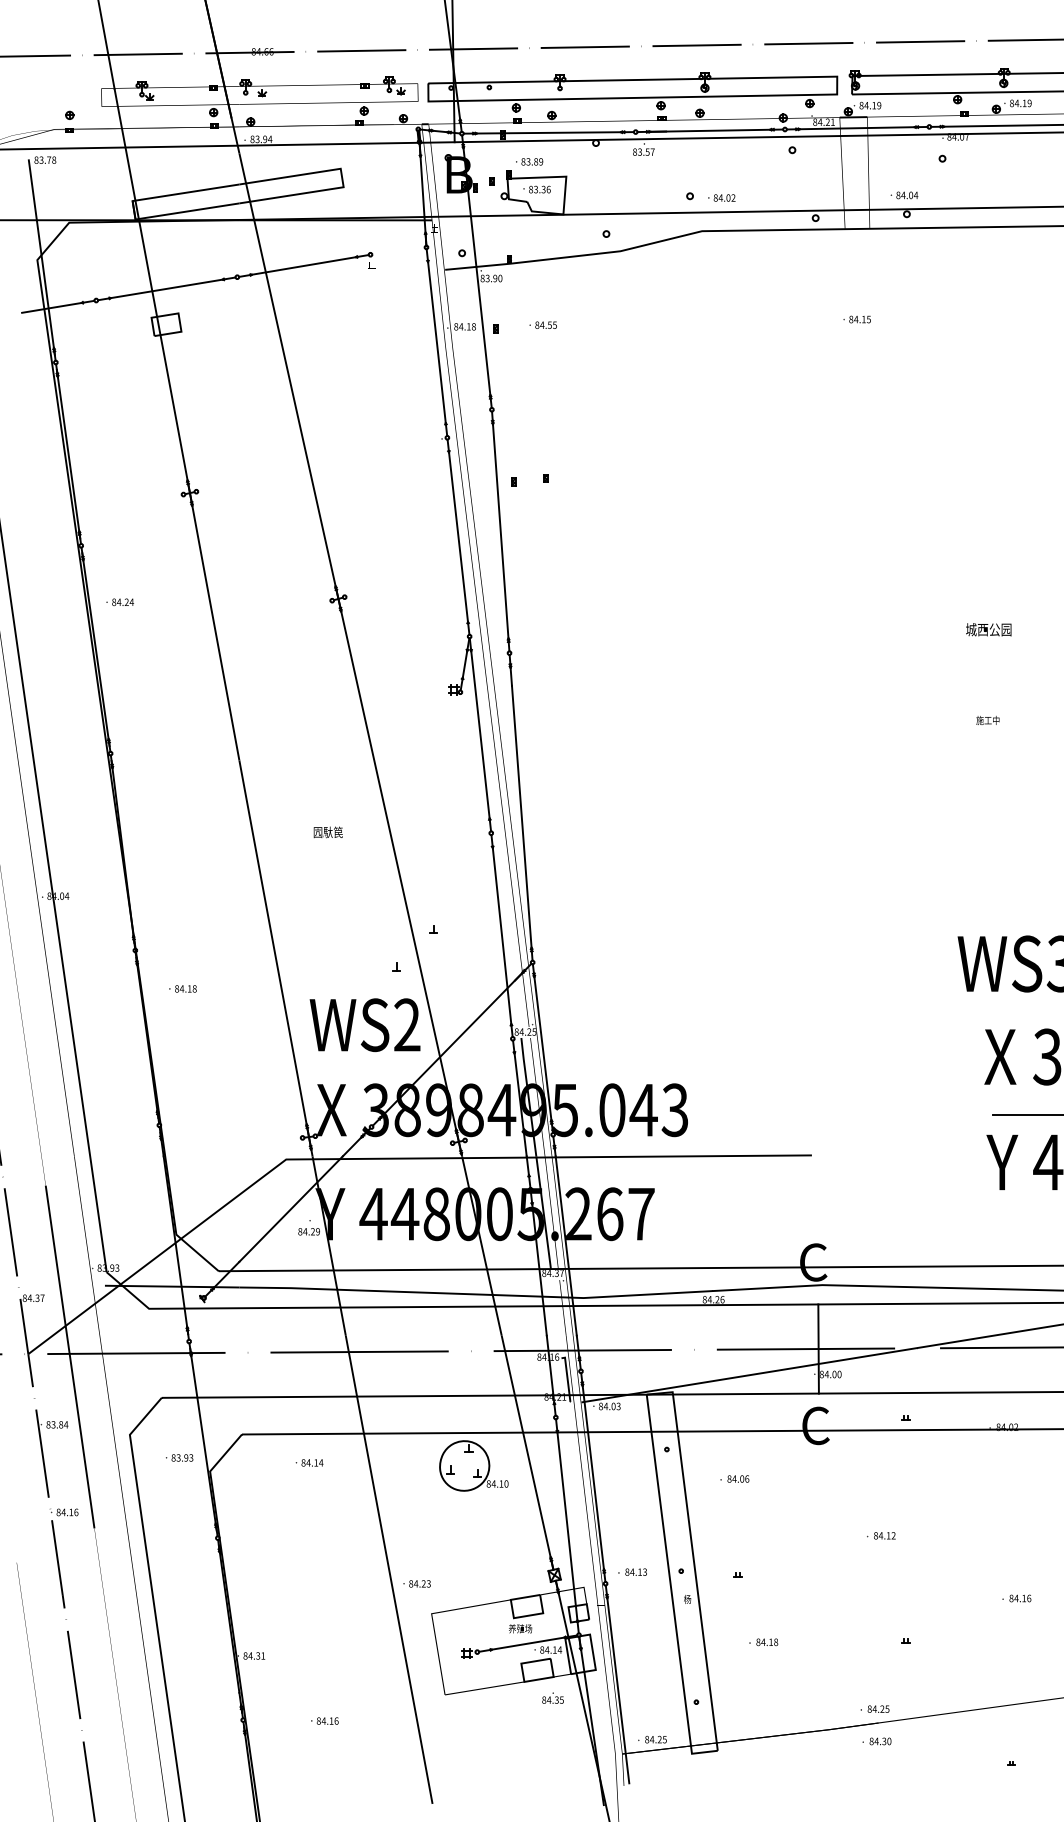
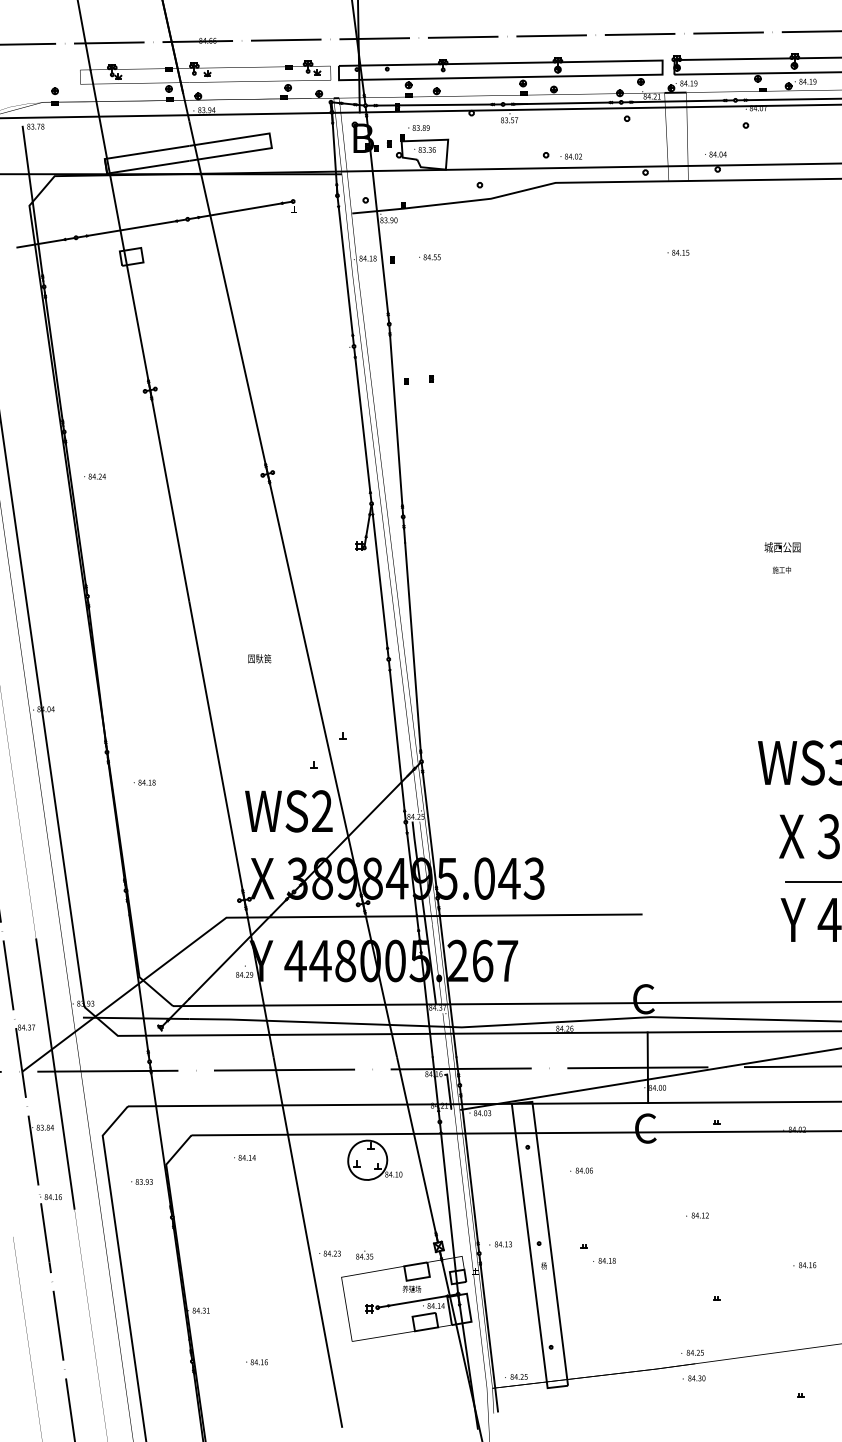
text: (988, 629) -> (782, 547), moved
text: (178, 1457) -> (141, 1181), moved
text: (763, 1641) -> (604, 1260), moved
text: (552, 1697) -> (364, 1254), moved

